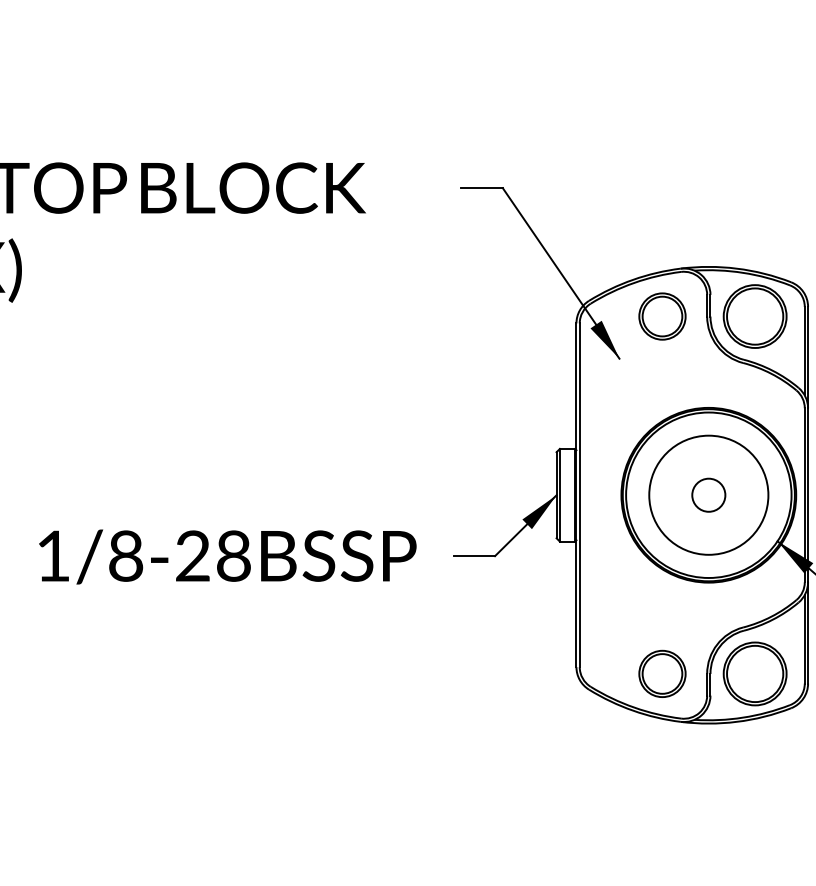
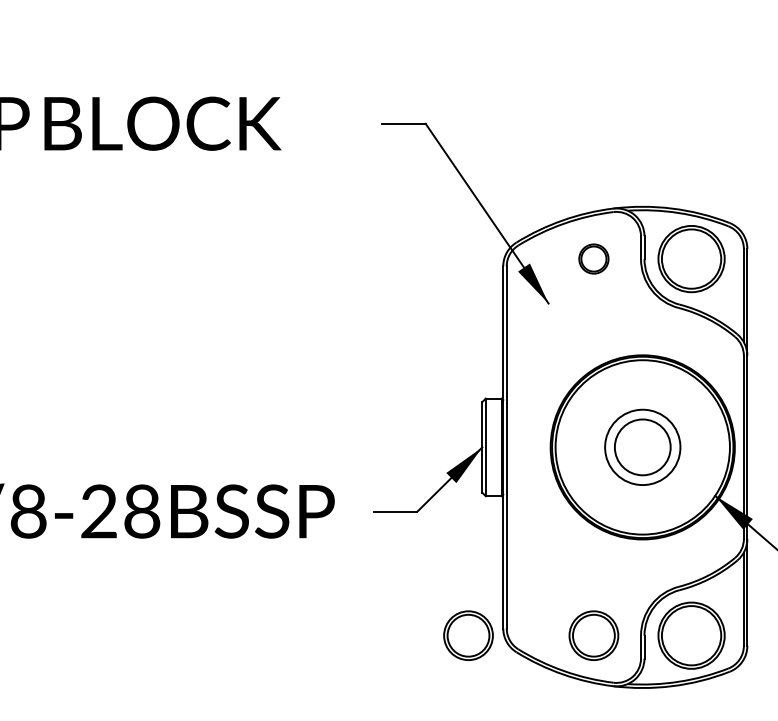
part: (662, 316) -> (593, 259), size x0.6
circle: (708, 494) -> (642, 446), size x0.6
circle: (708, 494) -> (642, 446), size x1.6
part: (543, 673) -> (468, 635), added

